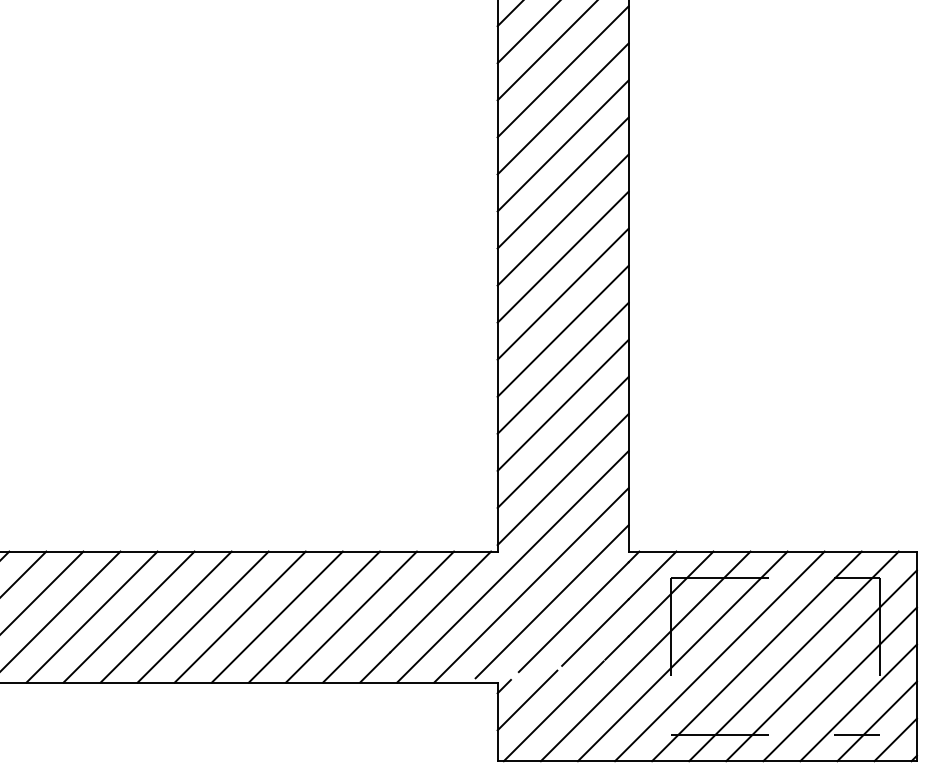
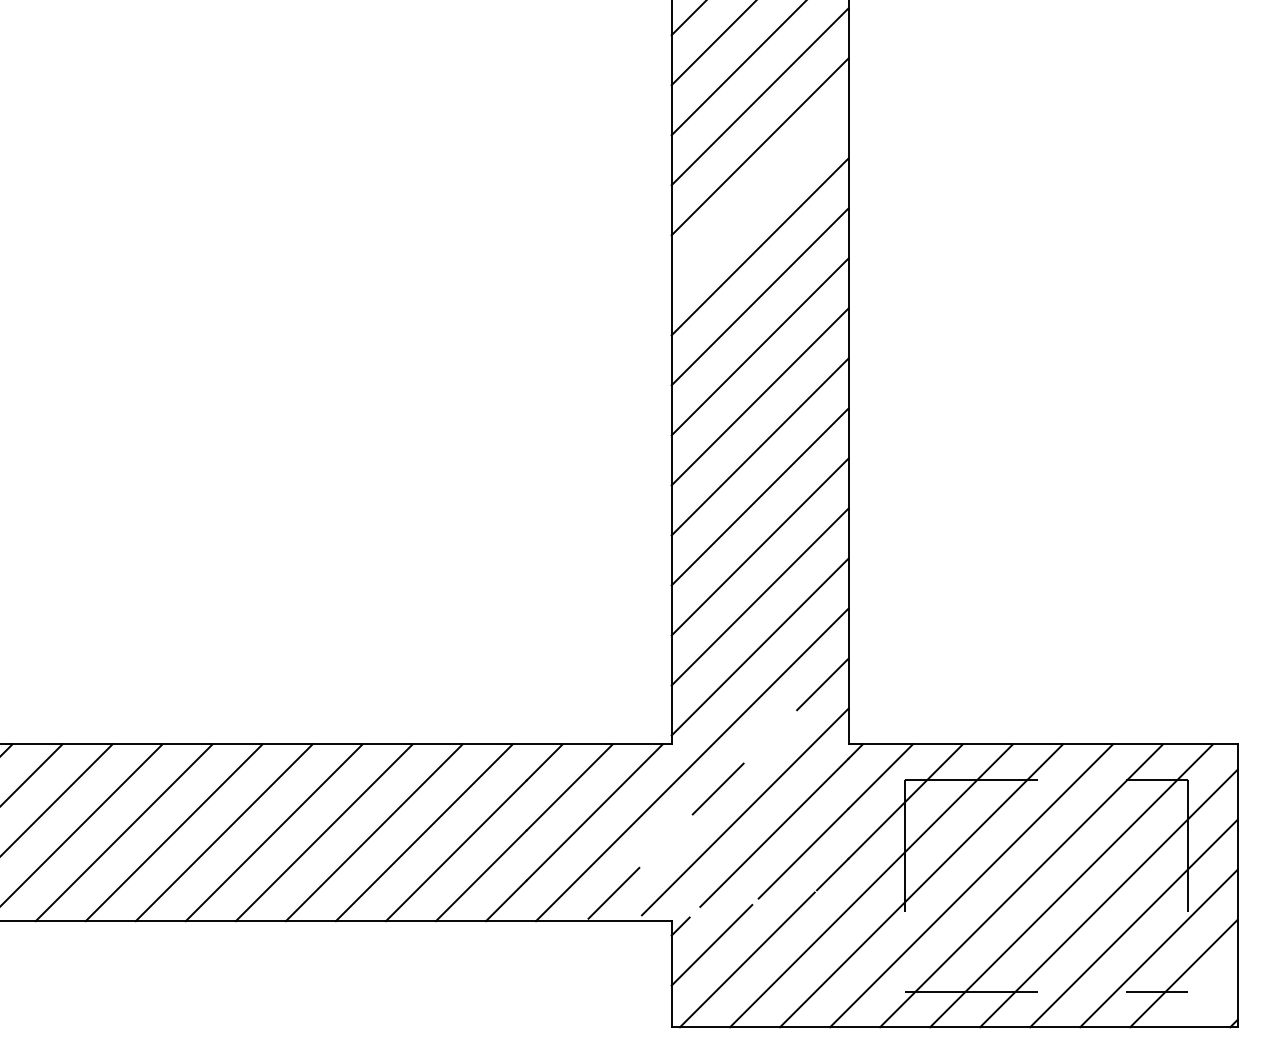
line: (562, 145) -> (759, 196), removed
line: (531, 585) -> (717, 789), solid -> dashed
line: (895, 739) -> (1208, 998), removed

